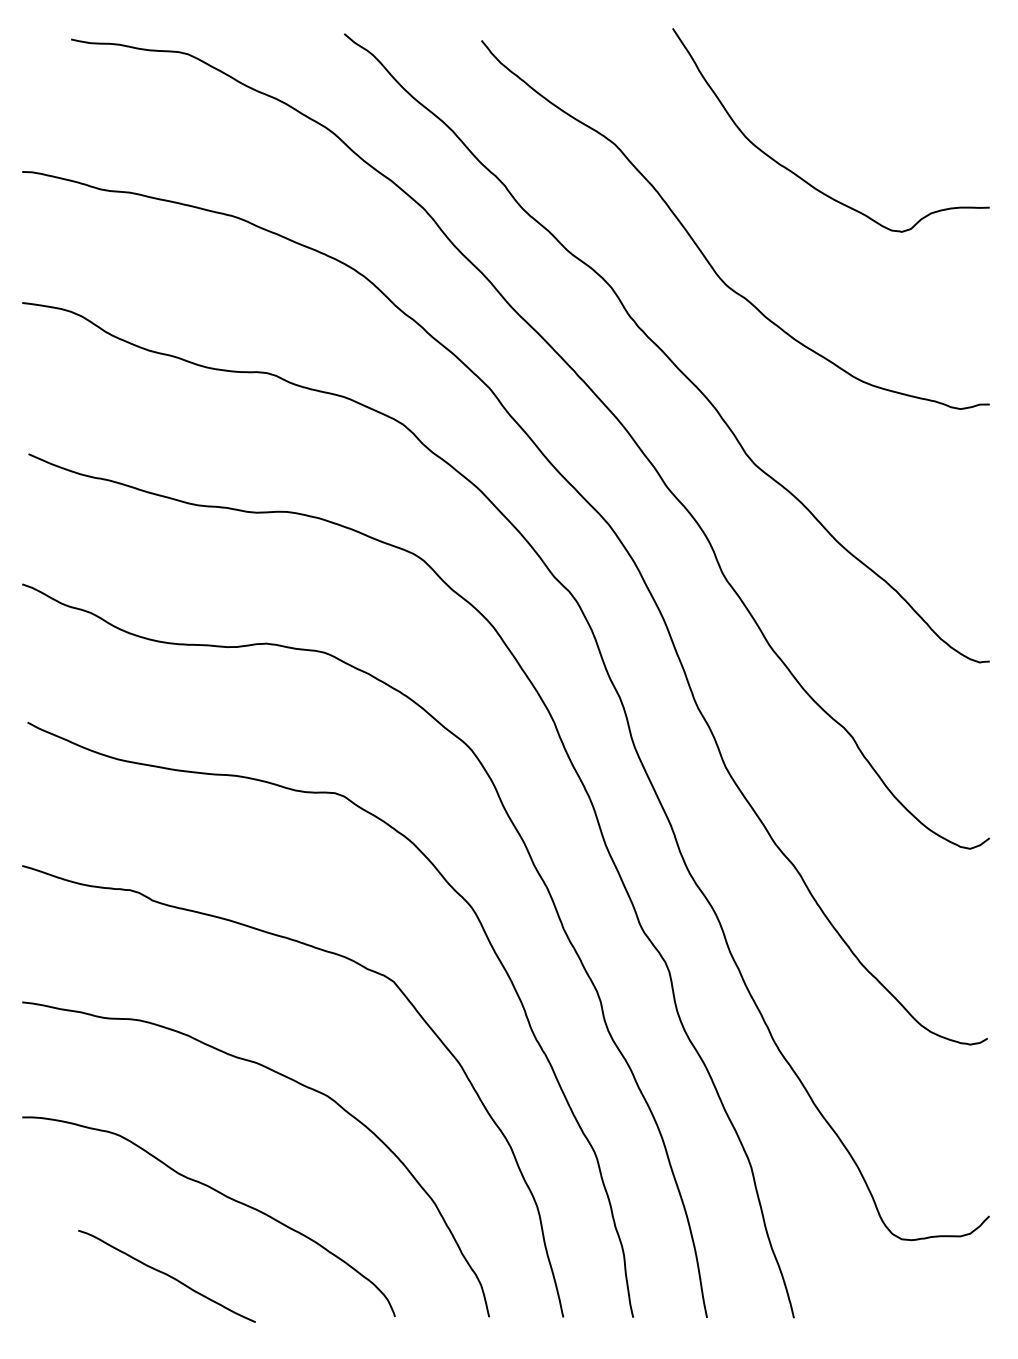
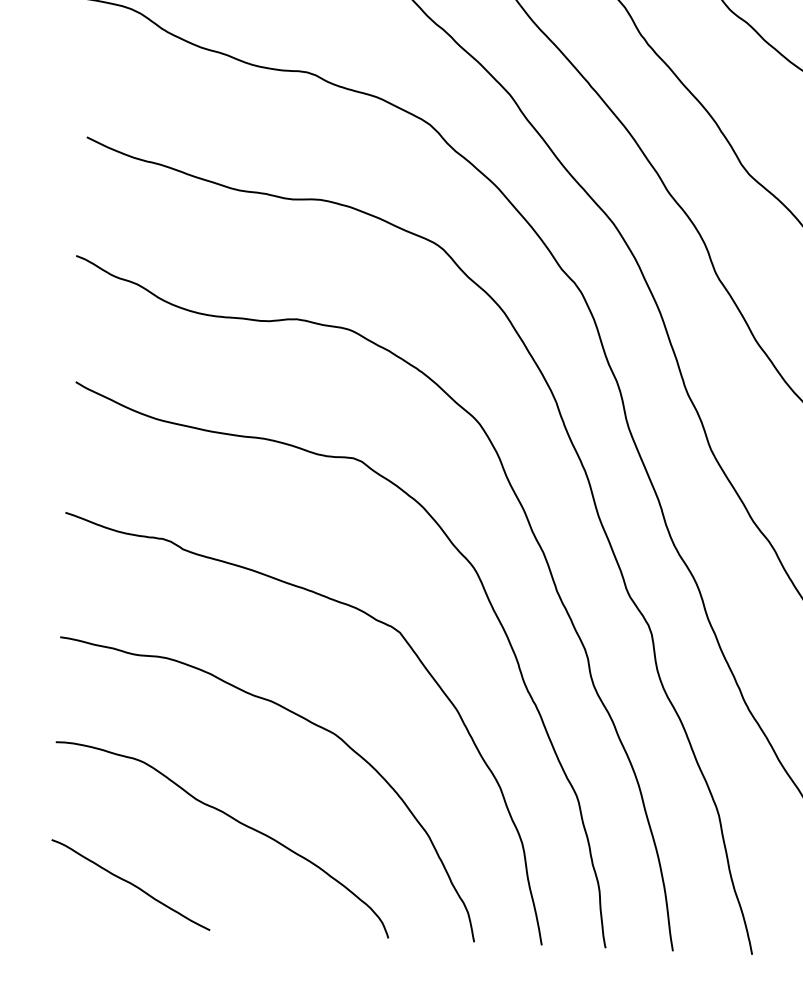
curve: (166, 1275) -> (130, 884), moved

